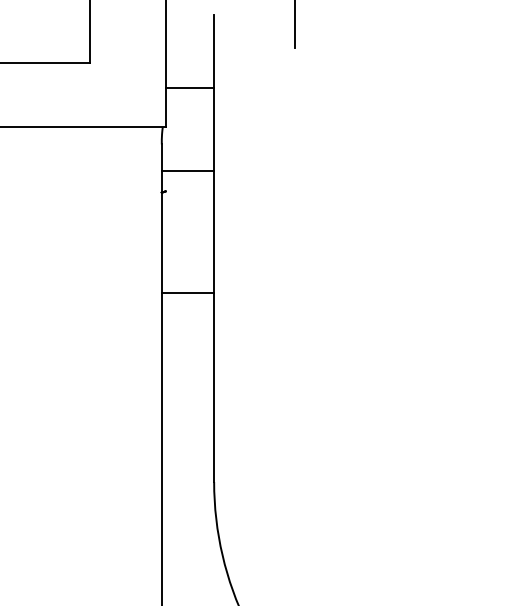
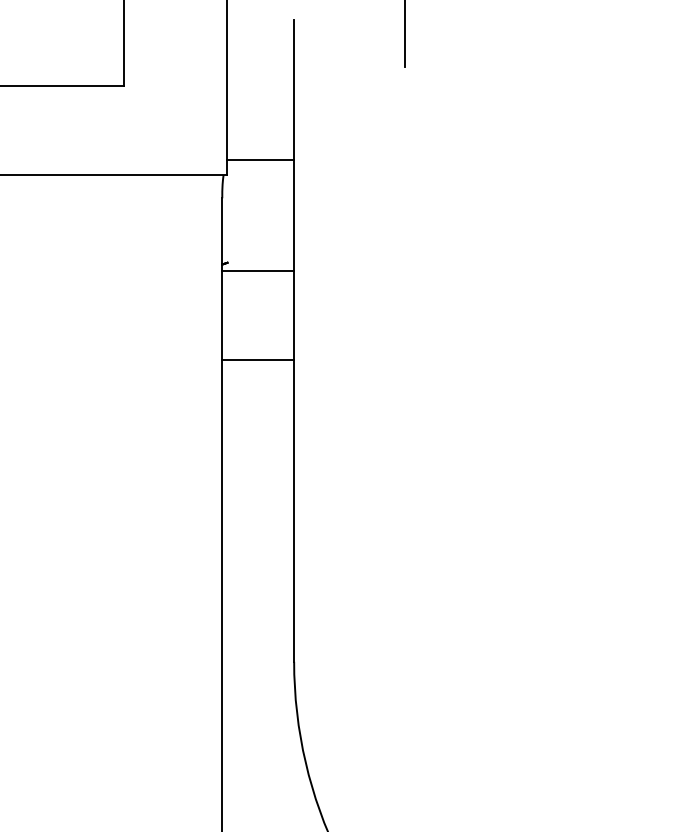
line: (189, 87) -> (260, 159), moved
line: (187, 170) -> (257, 271), moved
line: (187, 293) -> (257, 360), moved

